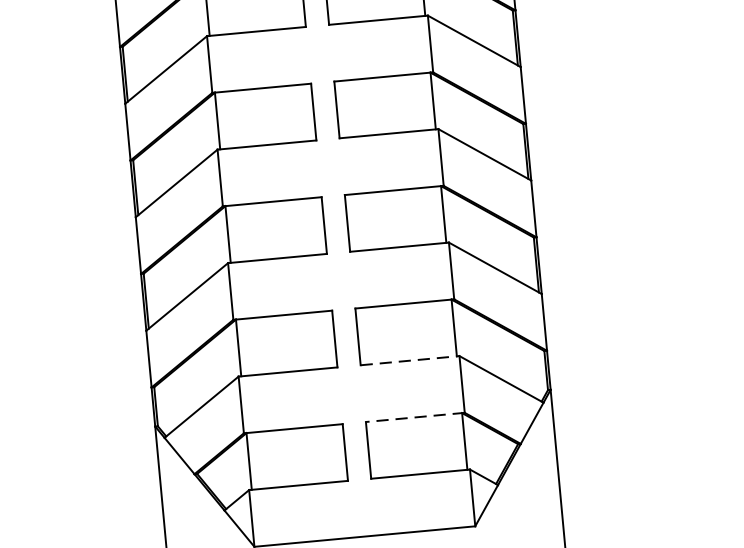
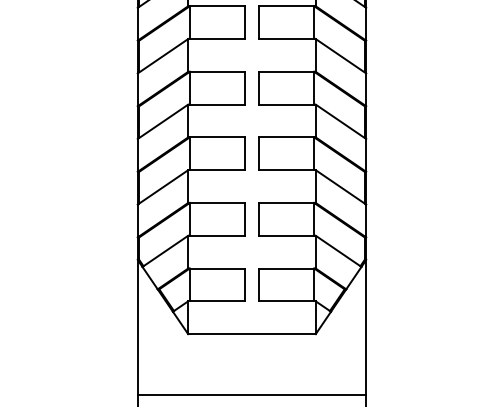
line: (410, 360) -> (287, 235), dashed -> solid
line: (415, 417) -> (287, 268), dashed -> solid

